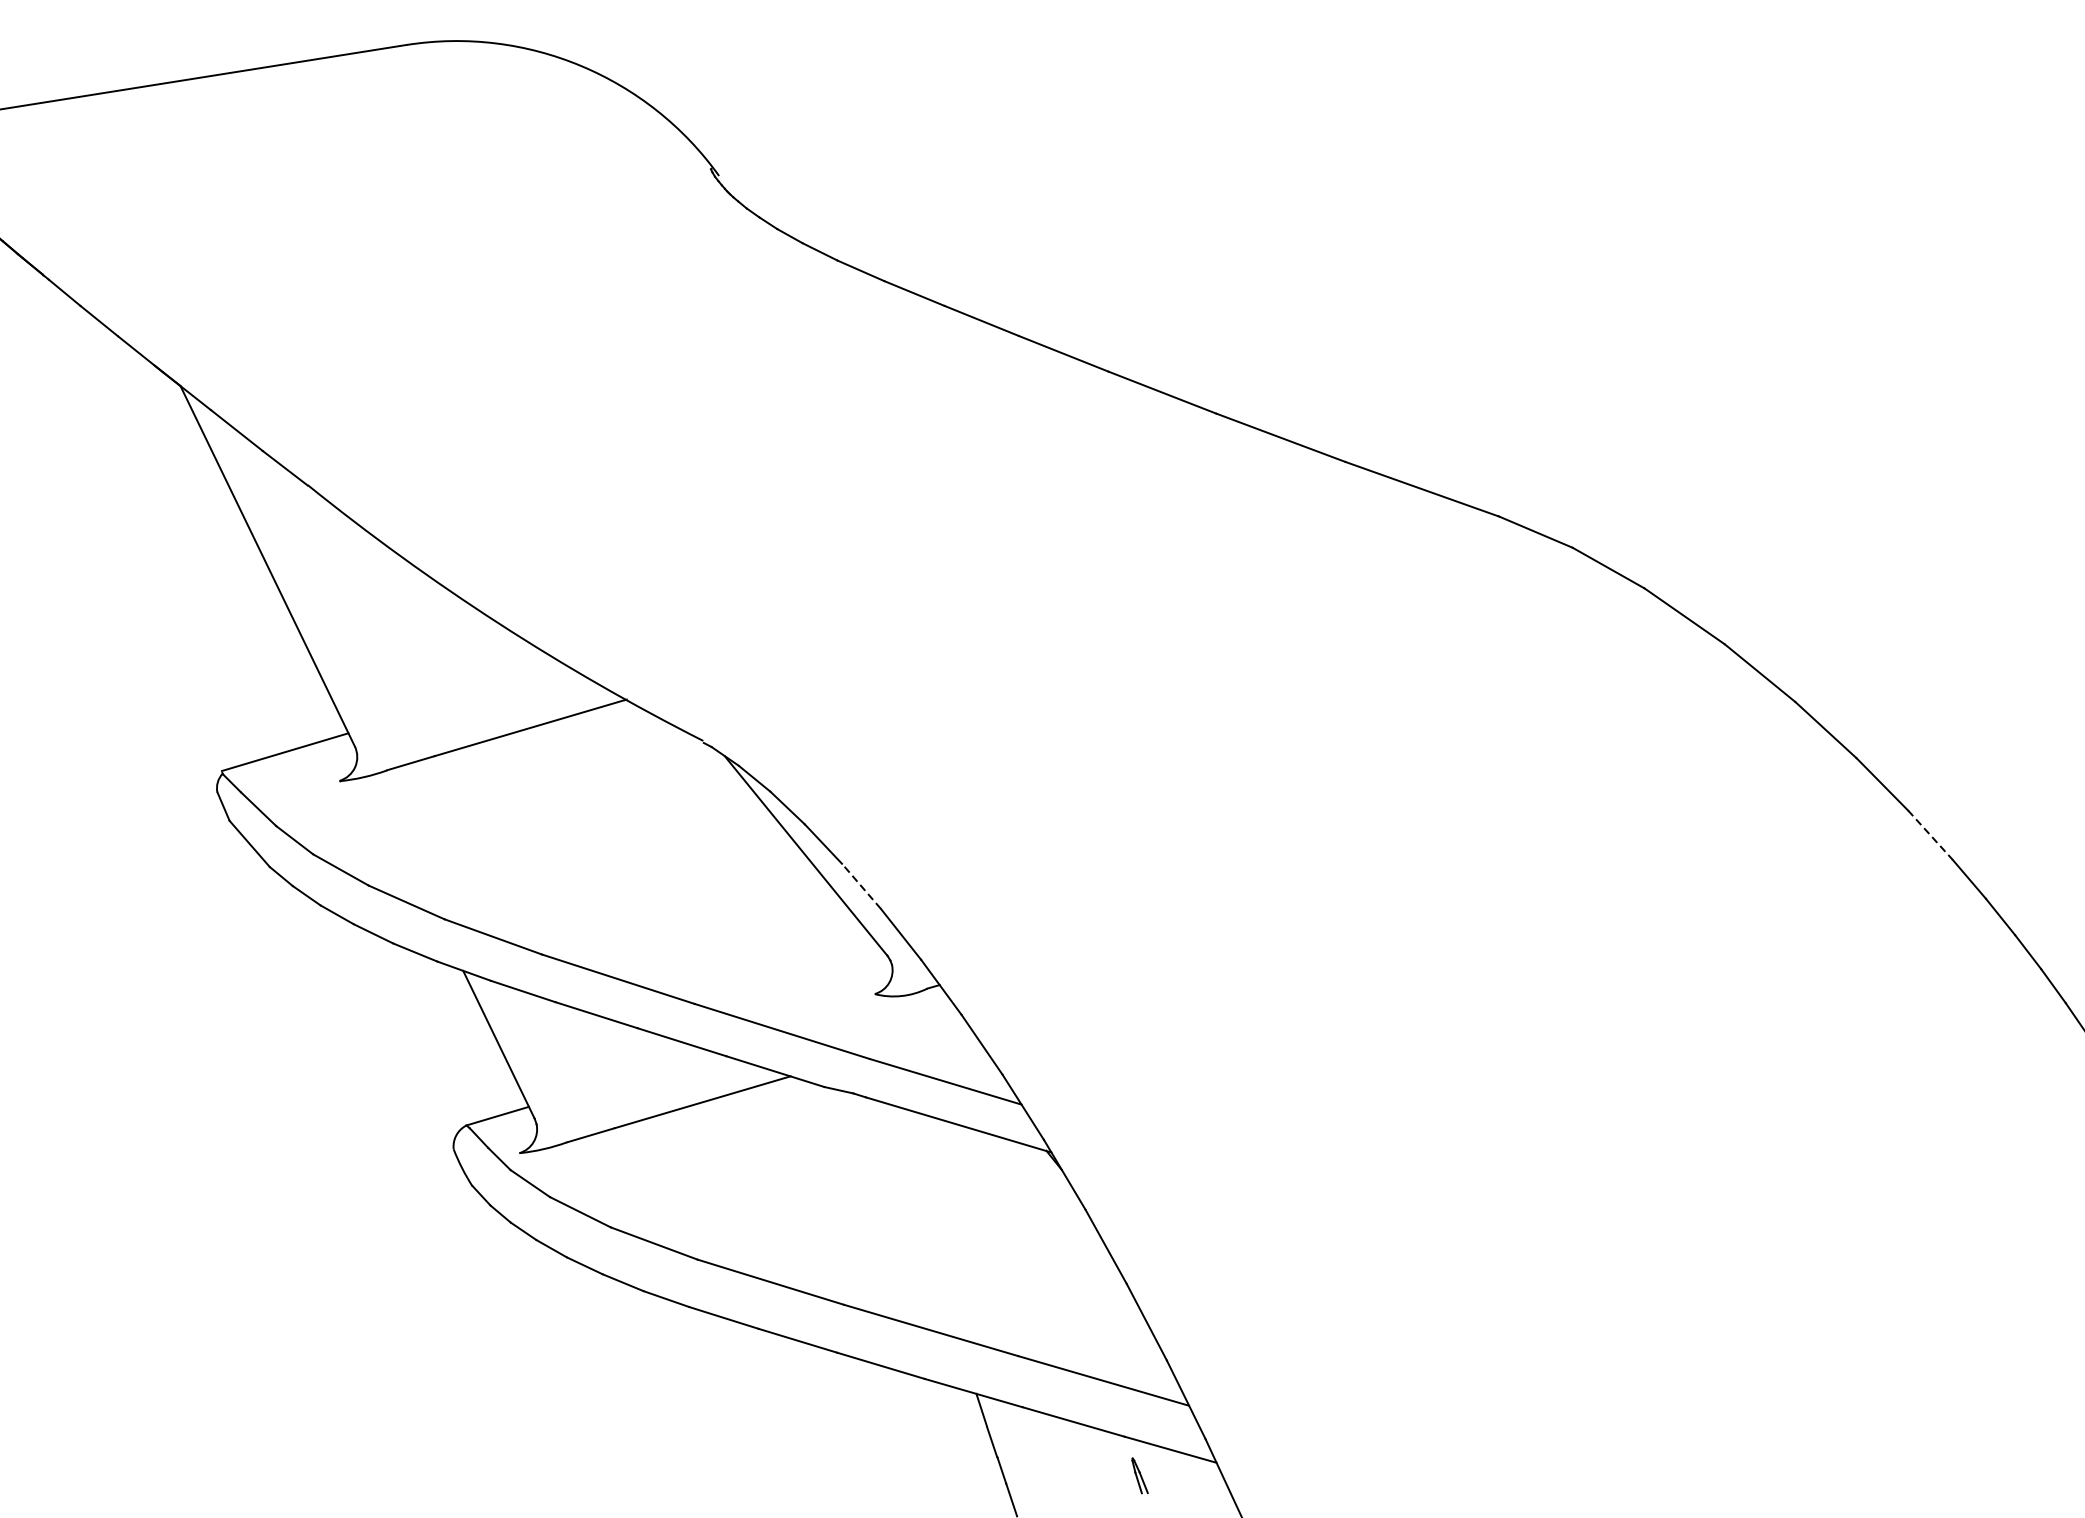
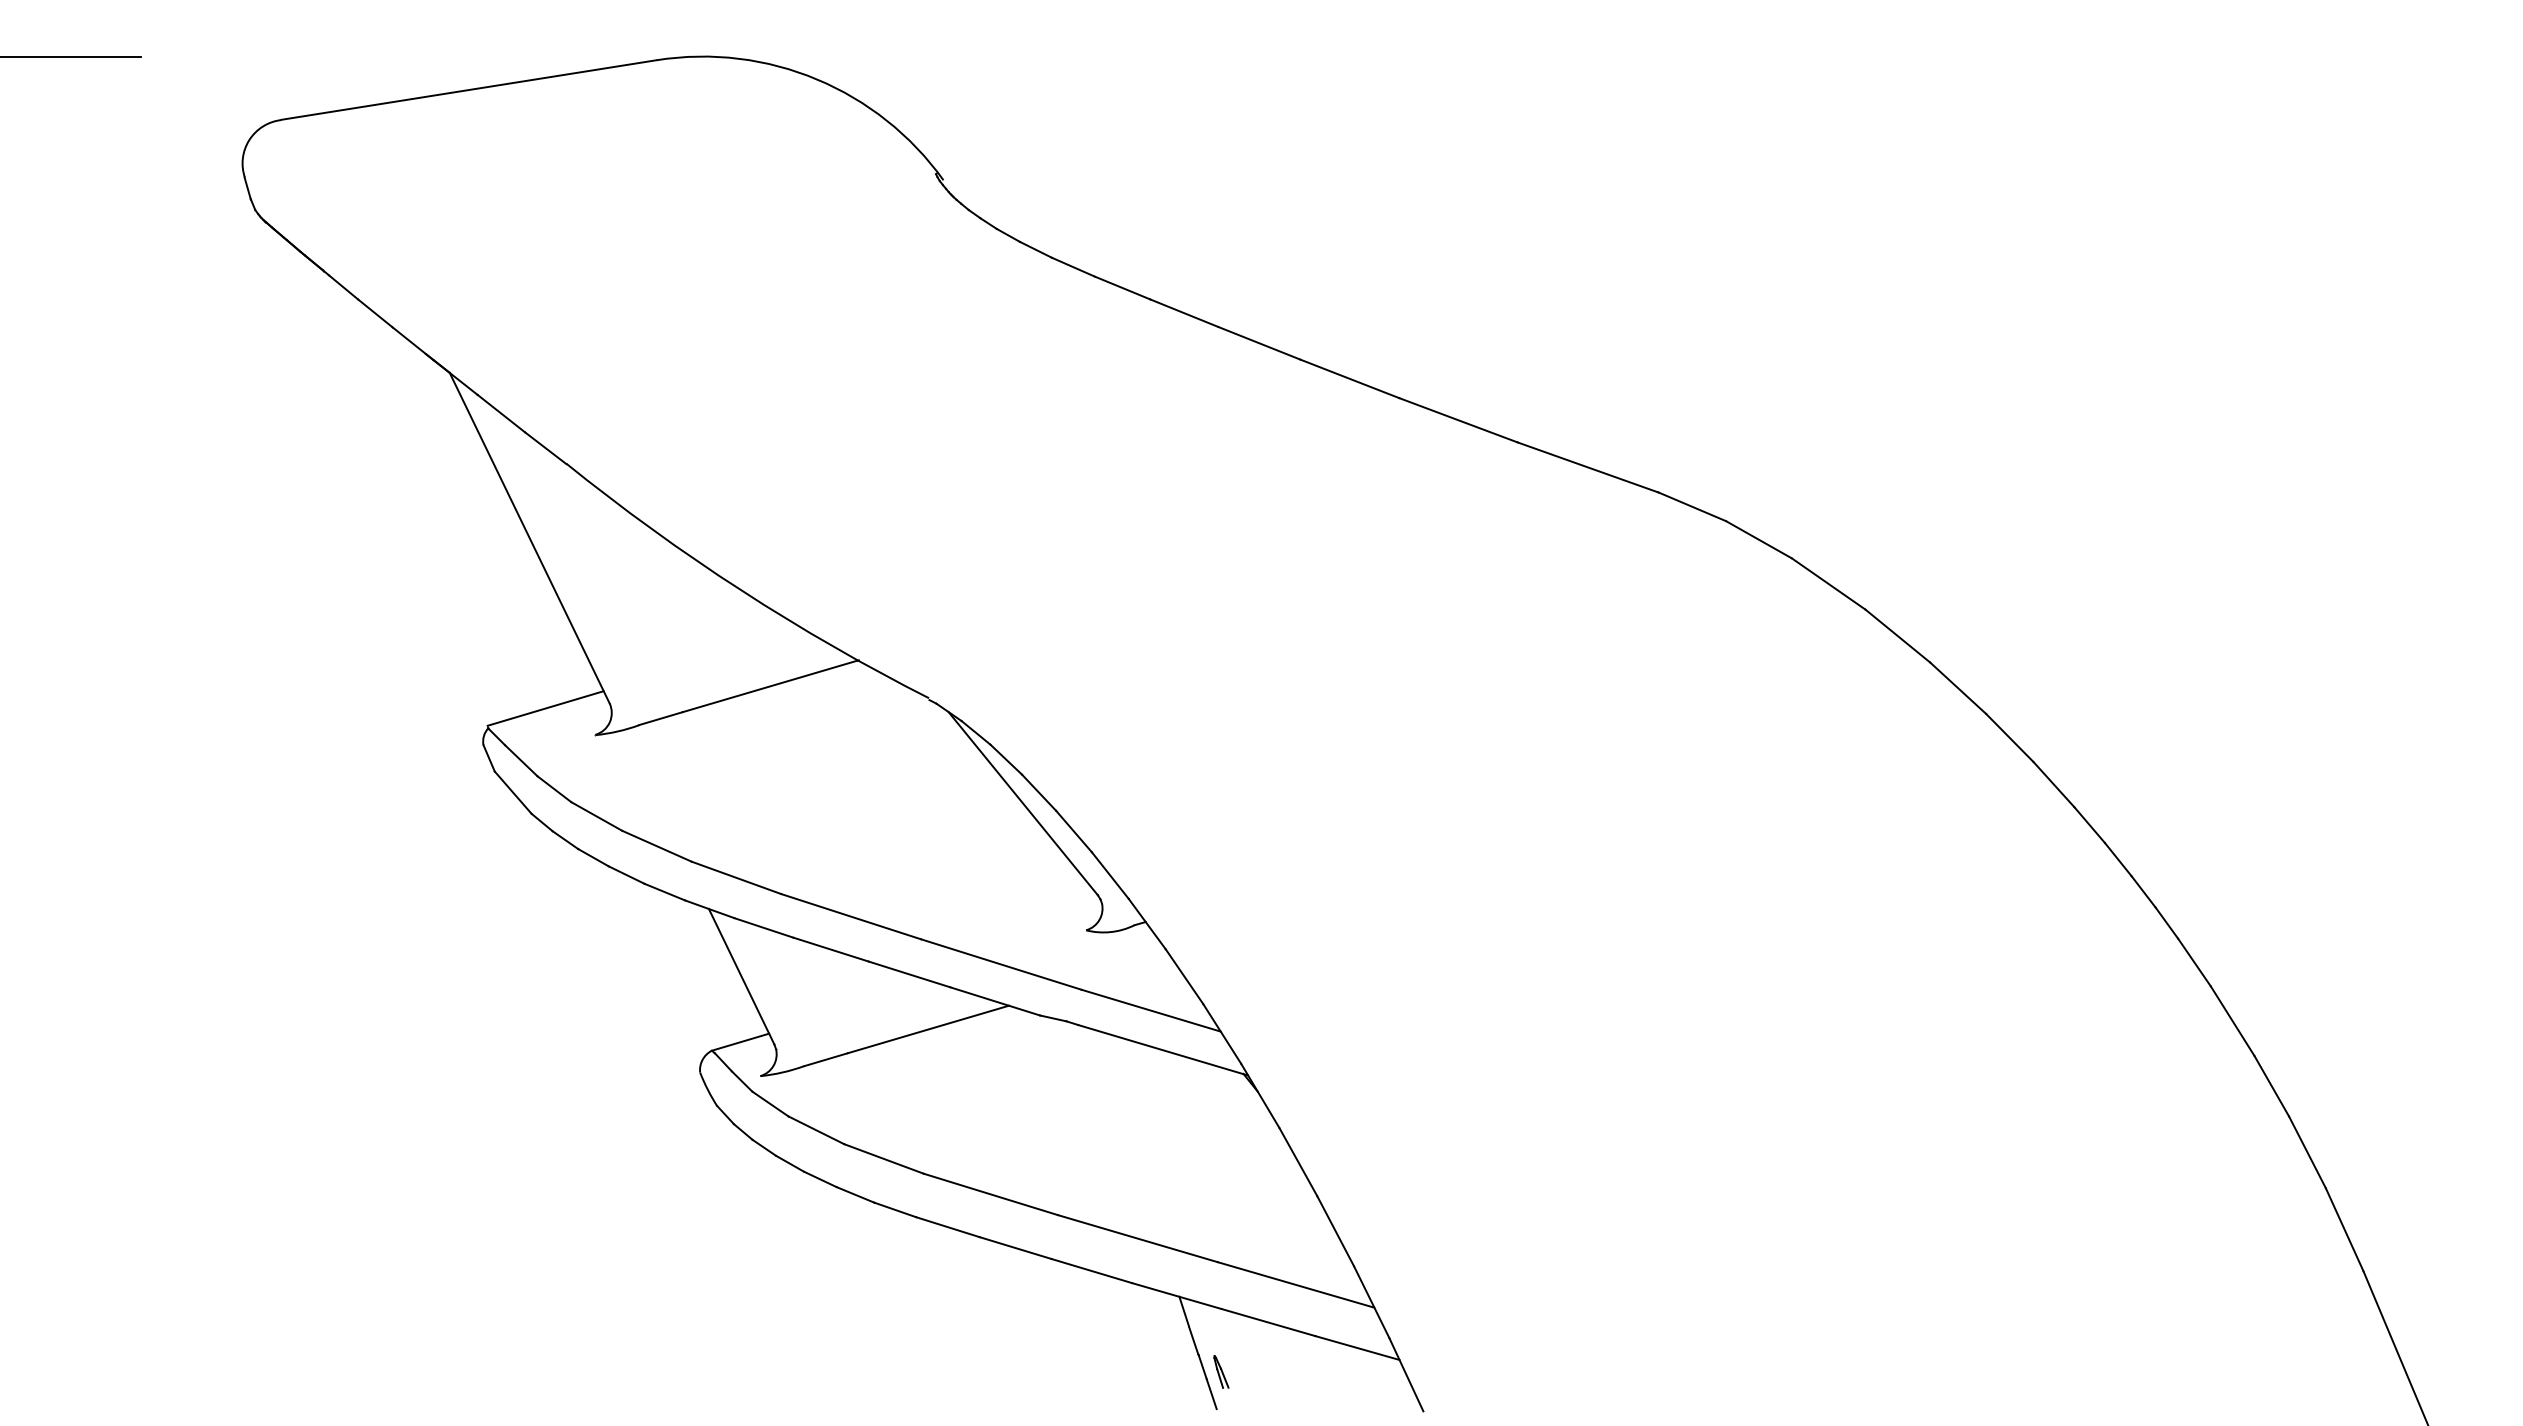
line: (1929, 835) -> (2053, 784), dashed -> solid
line: (860, 886) -> (1073, 831), dashed -> solid
part: (1140, 1475) -> (1221, 1371), moved

